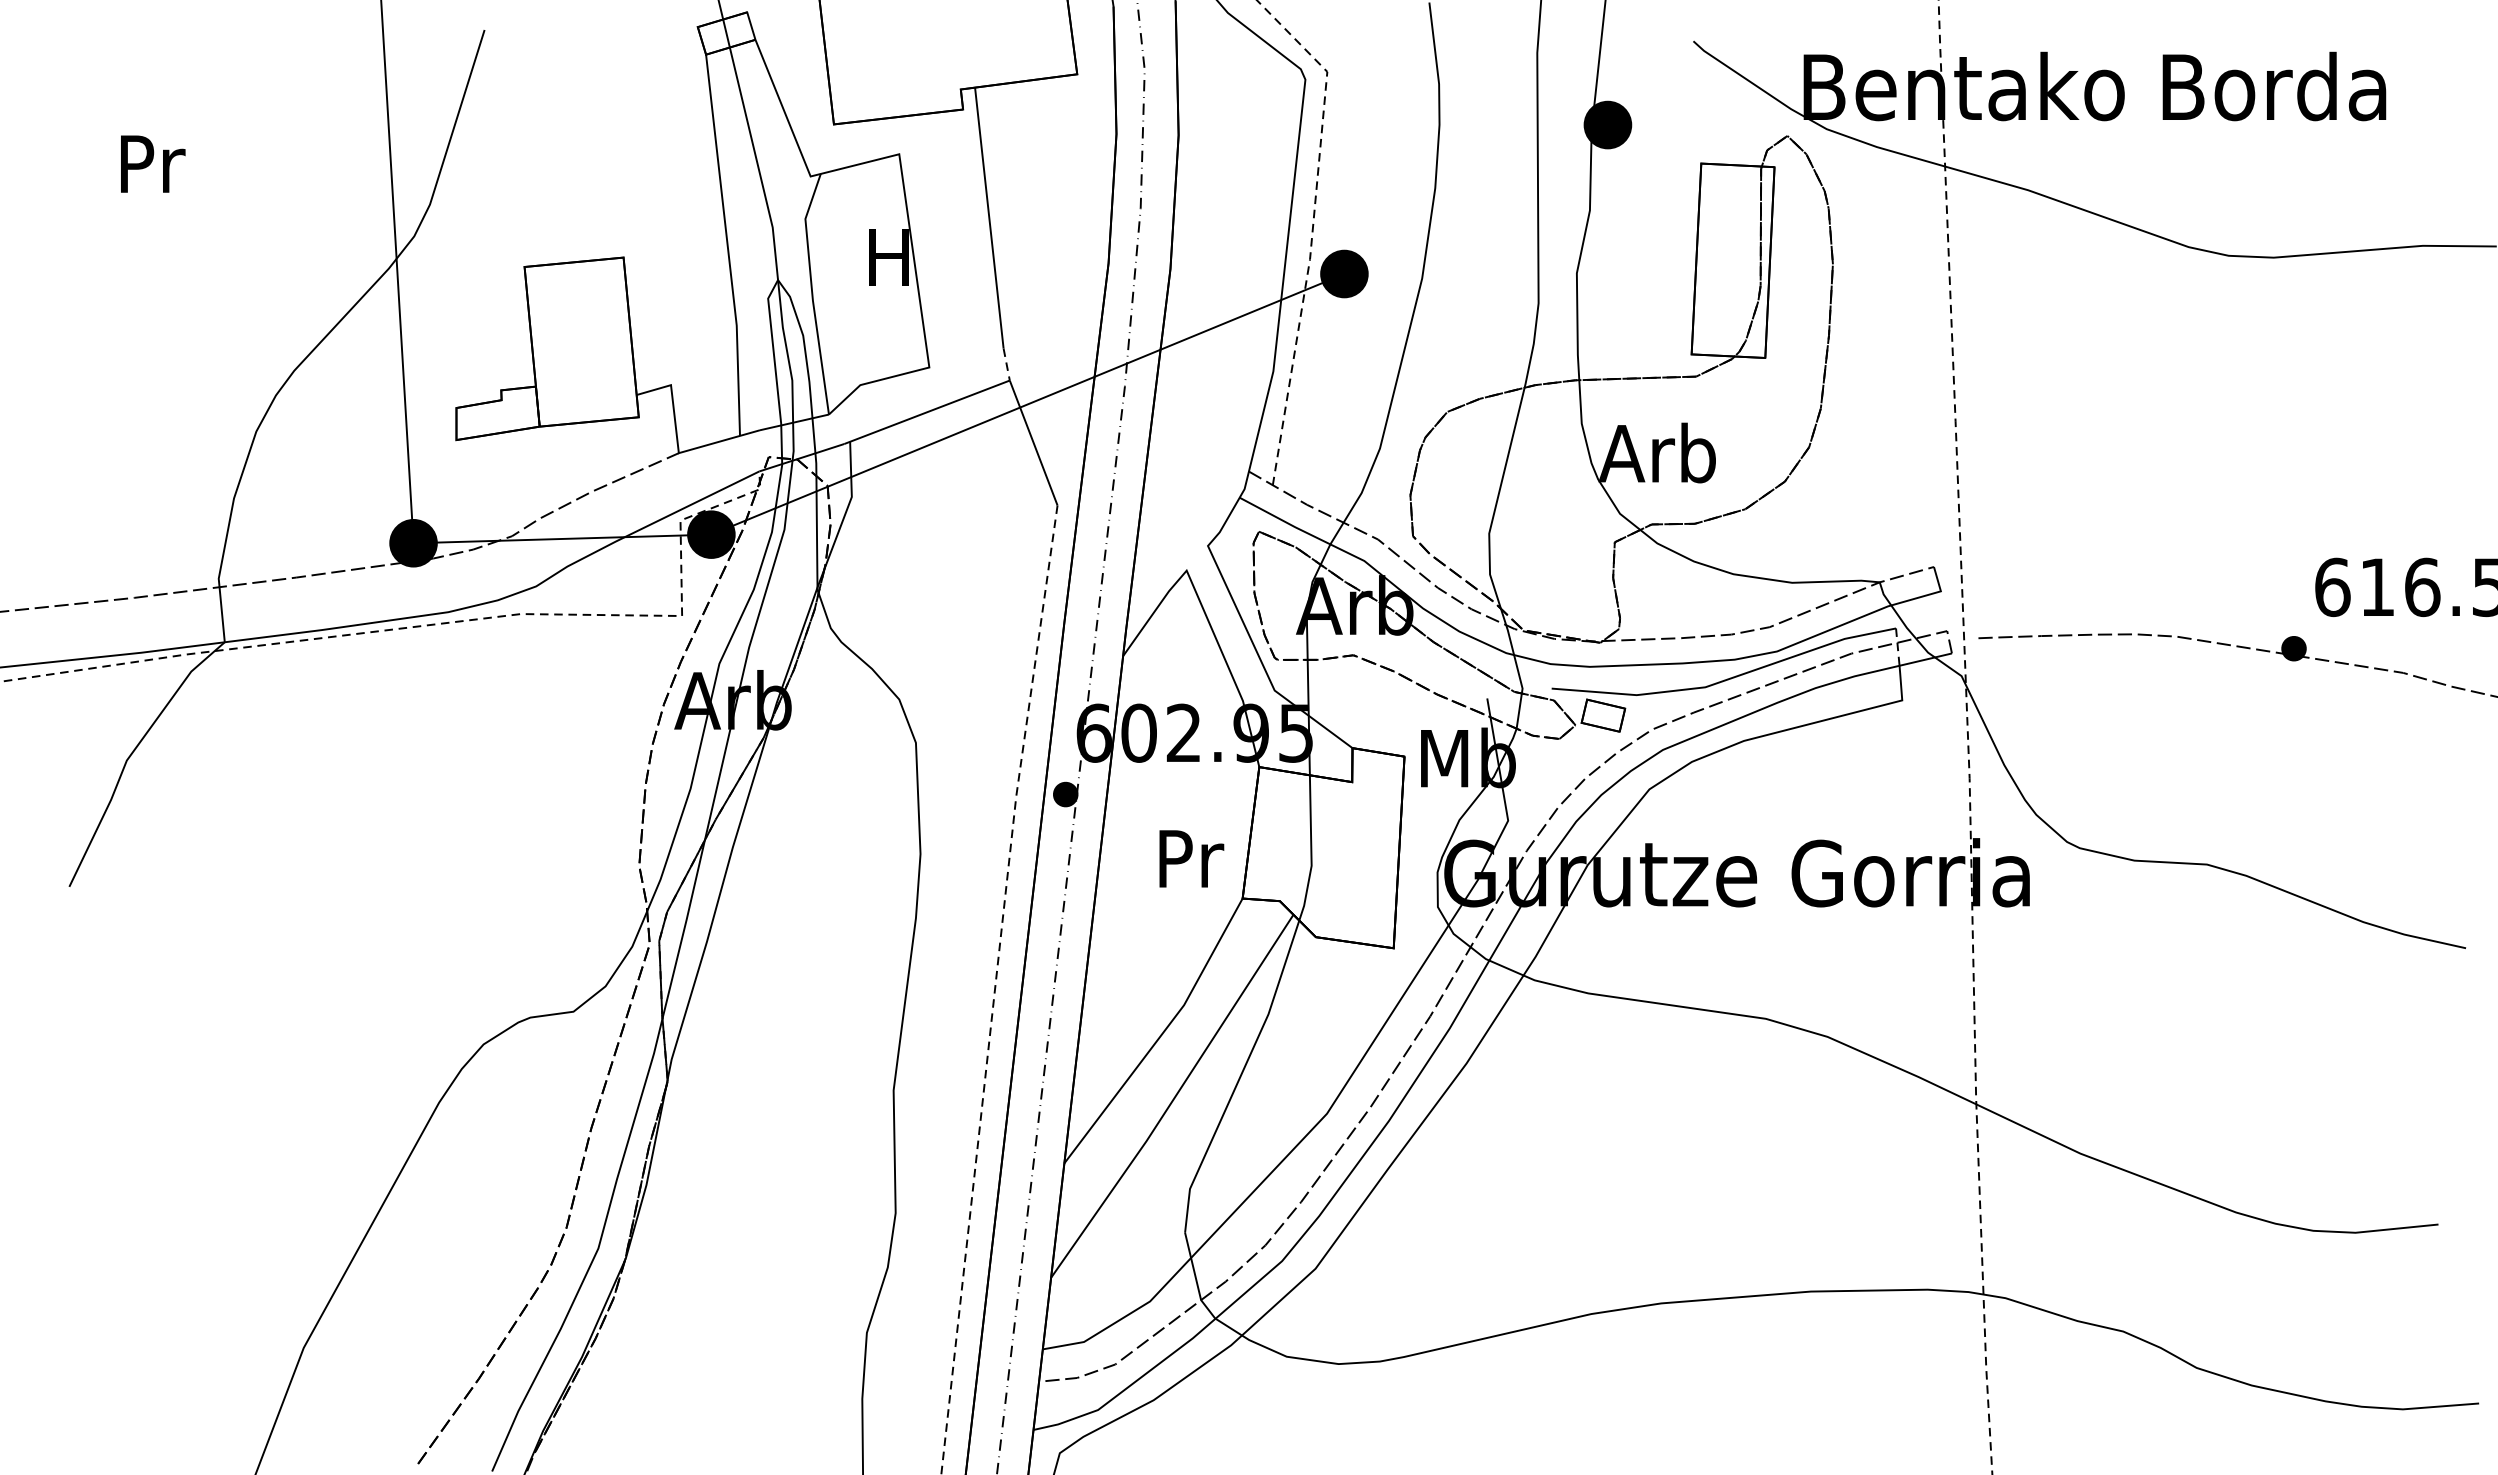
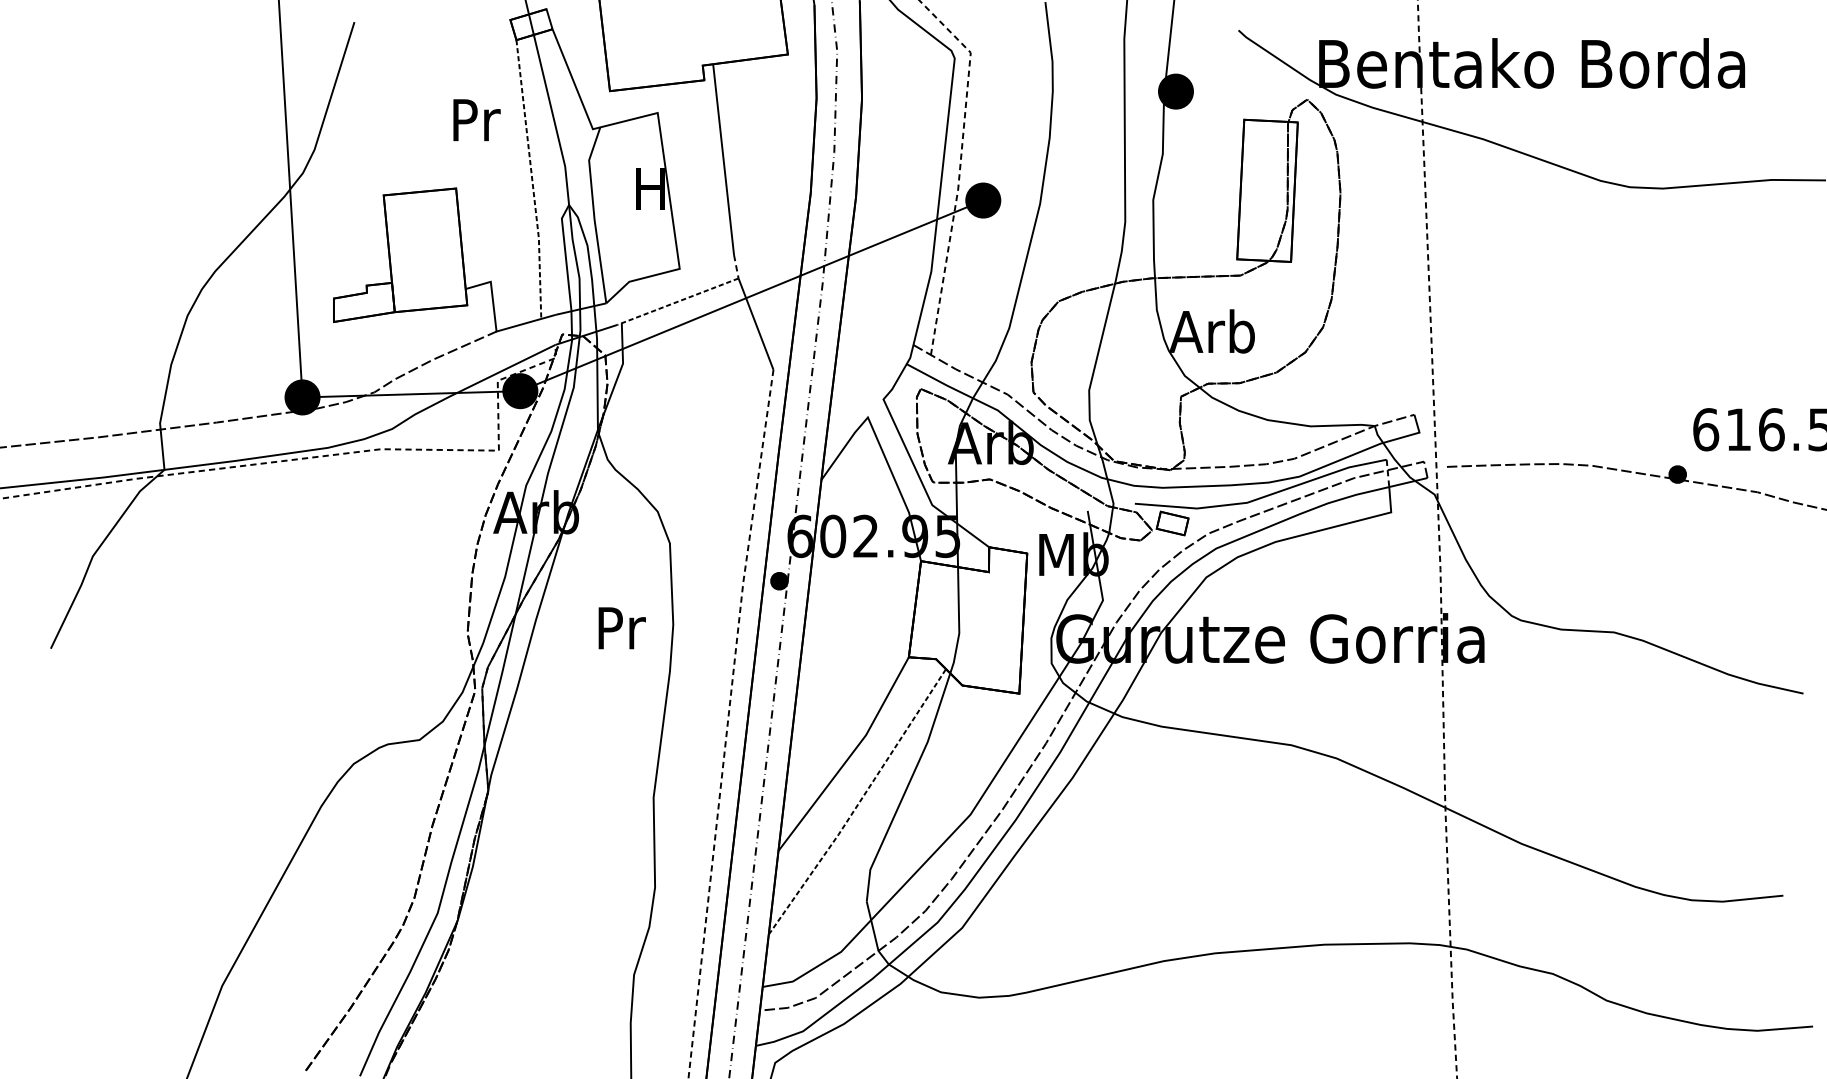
text: (153, 163) -> (477, 119), moved
line: (727, 246) -> (532, 180), solid -> dashed
line: (927, 412) -> (678, 301), solid -> dashed
text: (1191, 858) -> (622, 627), moved
line: (1174, 1098) -> (859, 803), solid -> dashed

